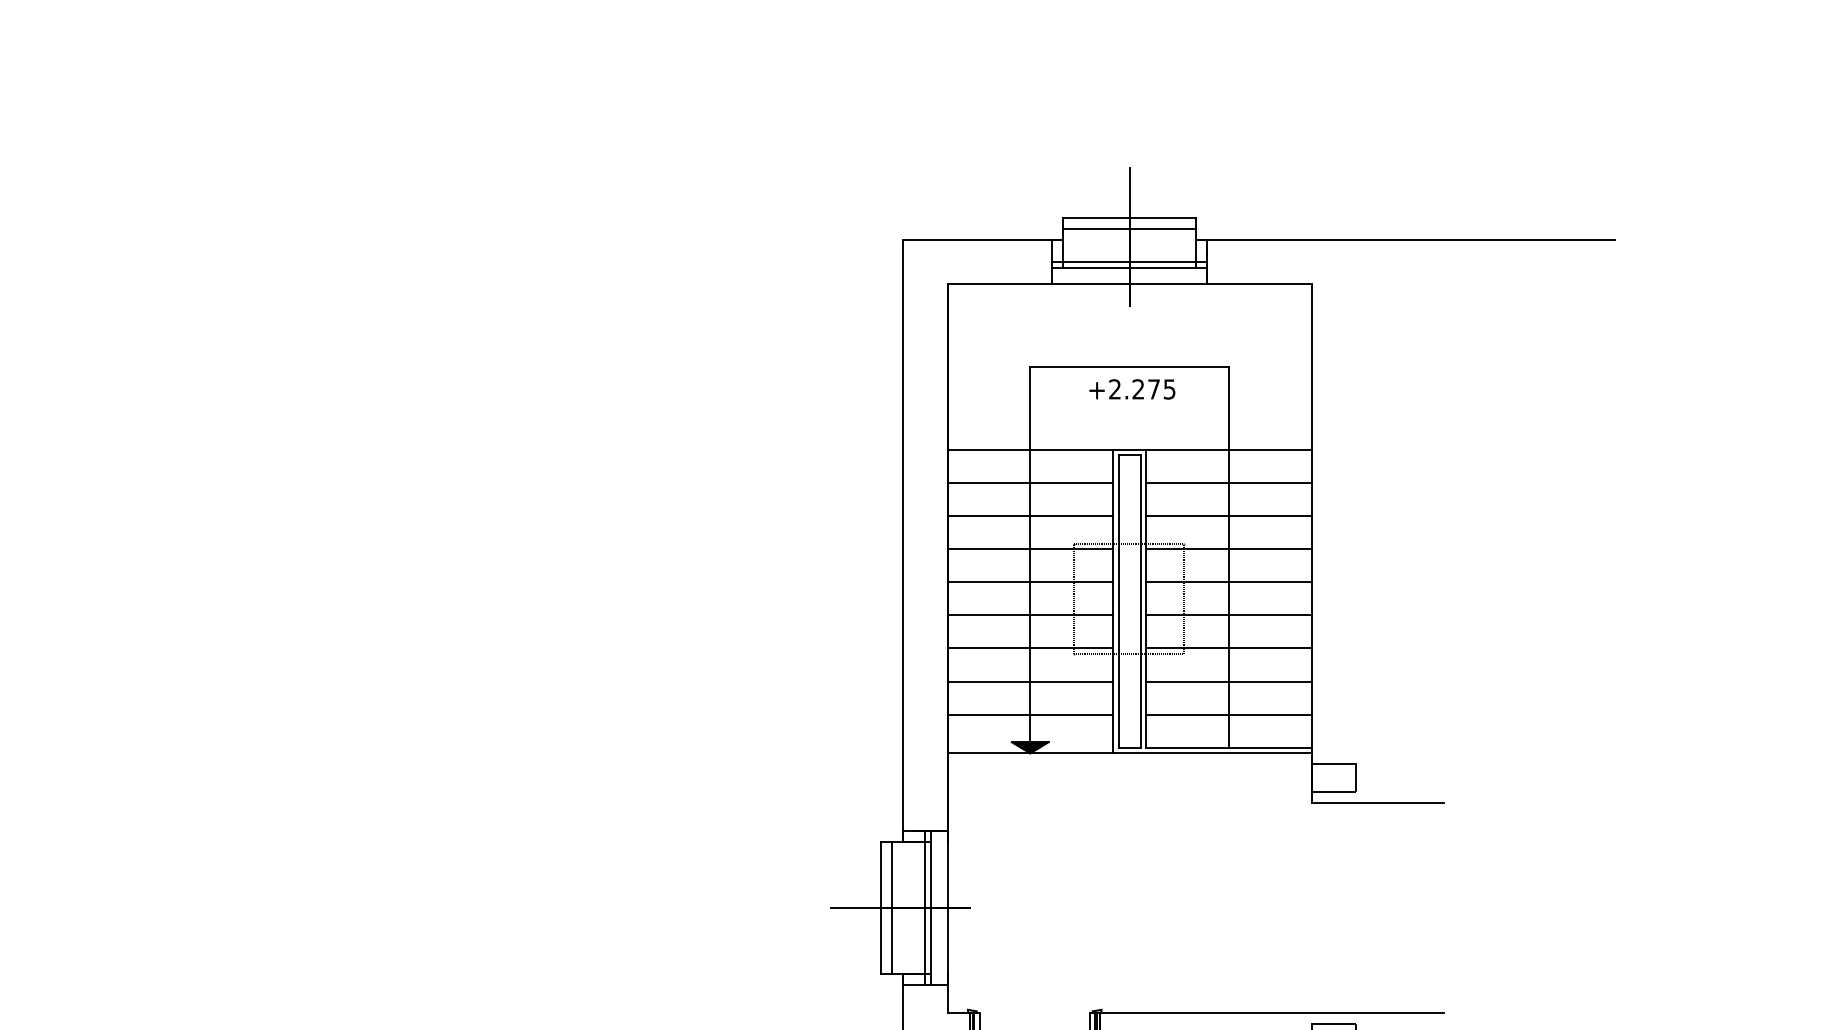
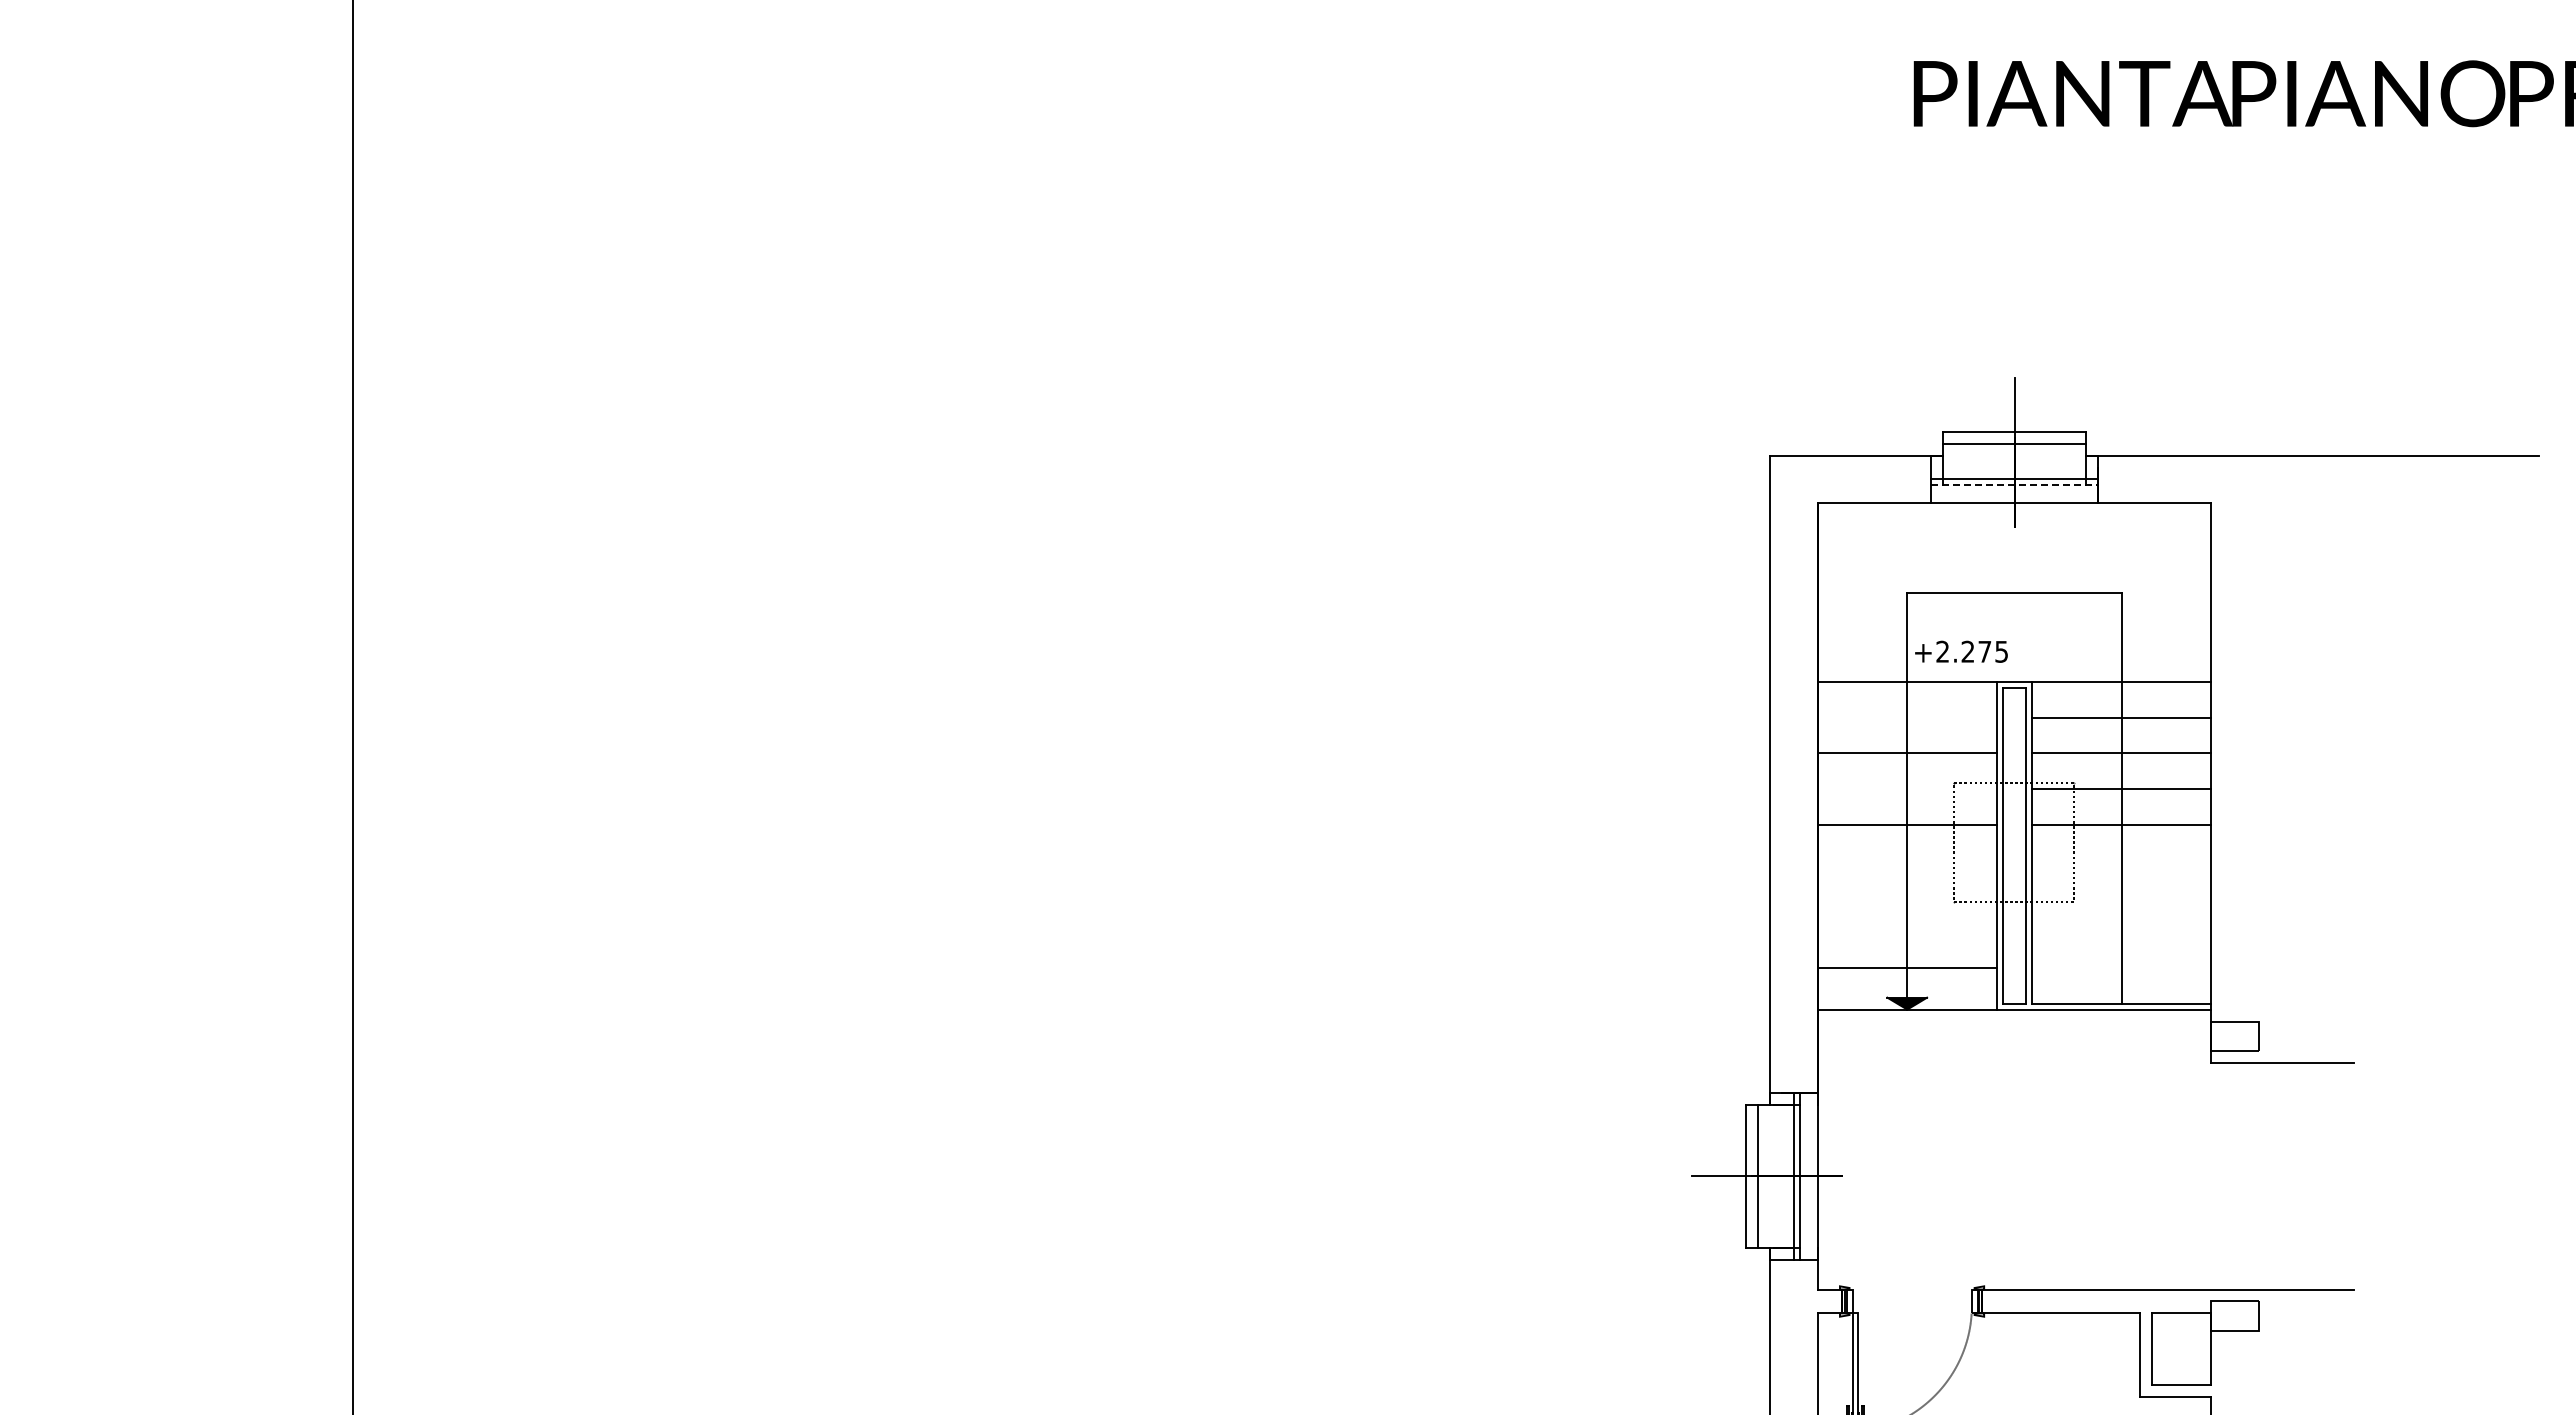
line: (1130, 267) -> (2015, 485), solid -> dashed
text: (1132, 389) -> (1961, 651), moved
line: (1029, 482) -> (1906, 717), removed
line: (1029, 549) -> (1906, 789), removed
line: (1029, 615) -> (1906, 860), removed
line: (1228, 615) -> (2121, 860), removed
line: (1029, 648) -> (1906, 896), removed
line: (1228, 648) -> (2121, 896), removed
line: (1029, 681) -> (1906, 932), removed
line: (1228, 681) -> (2121, 932), removed
line: (1228, 714) -> (2121, 967), removed

